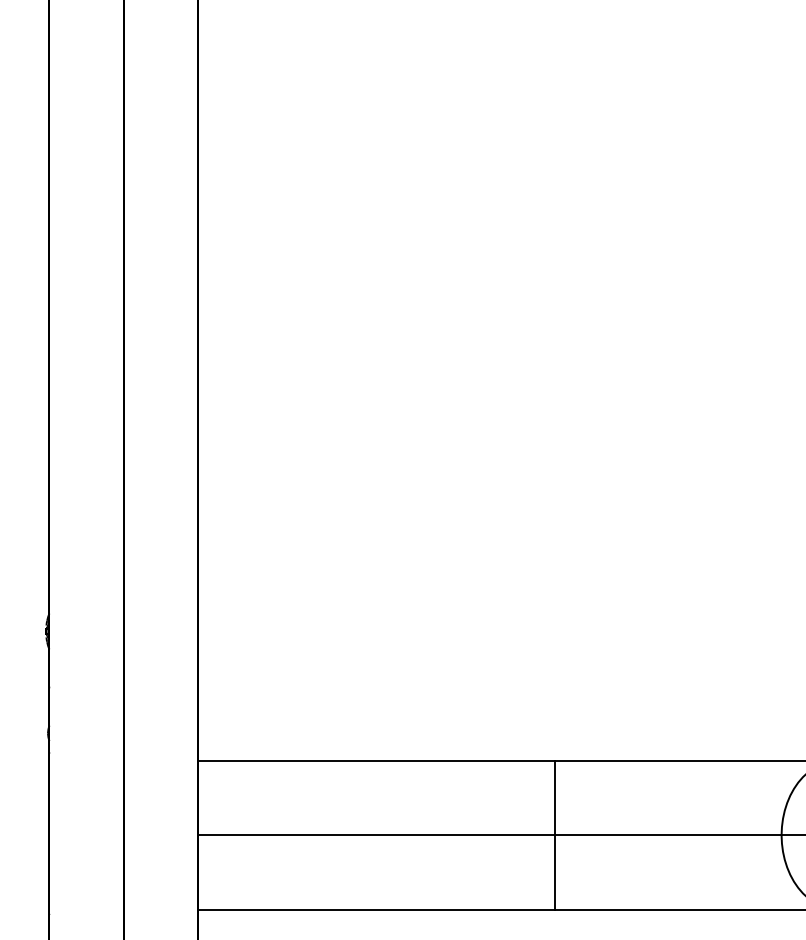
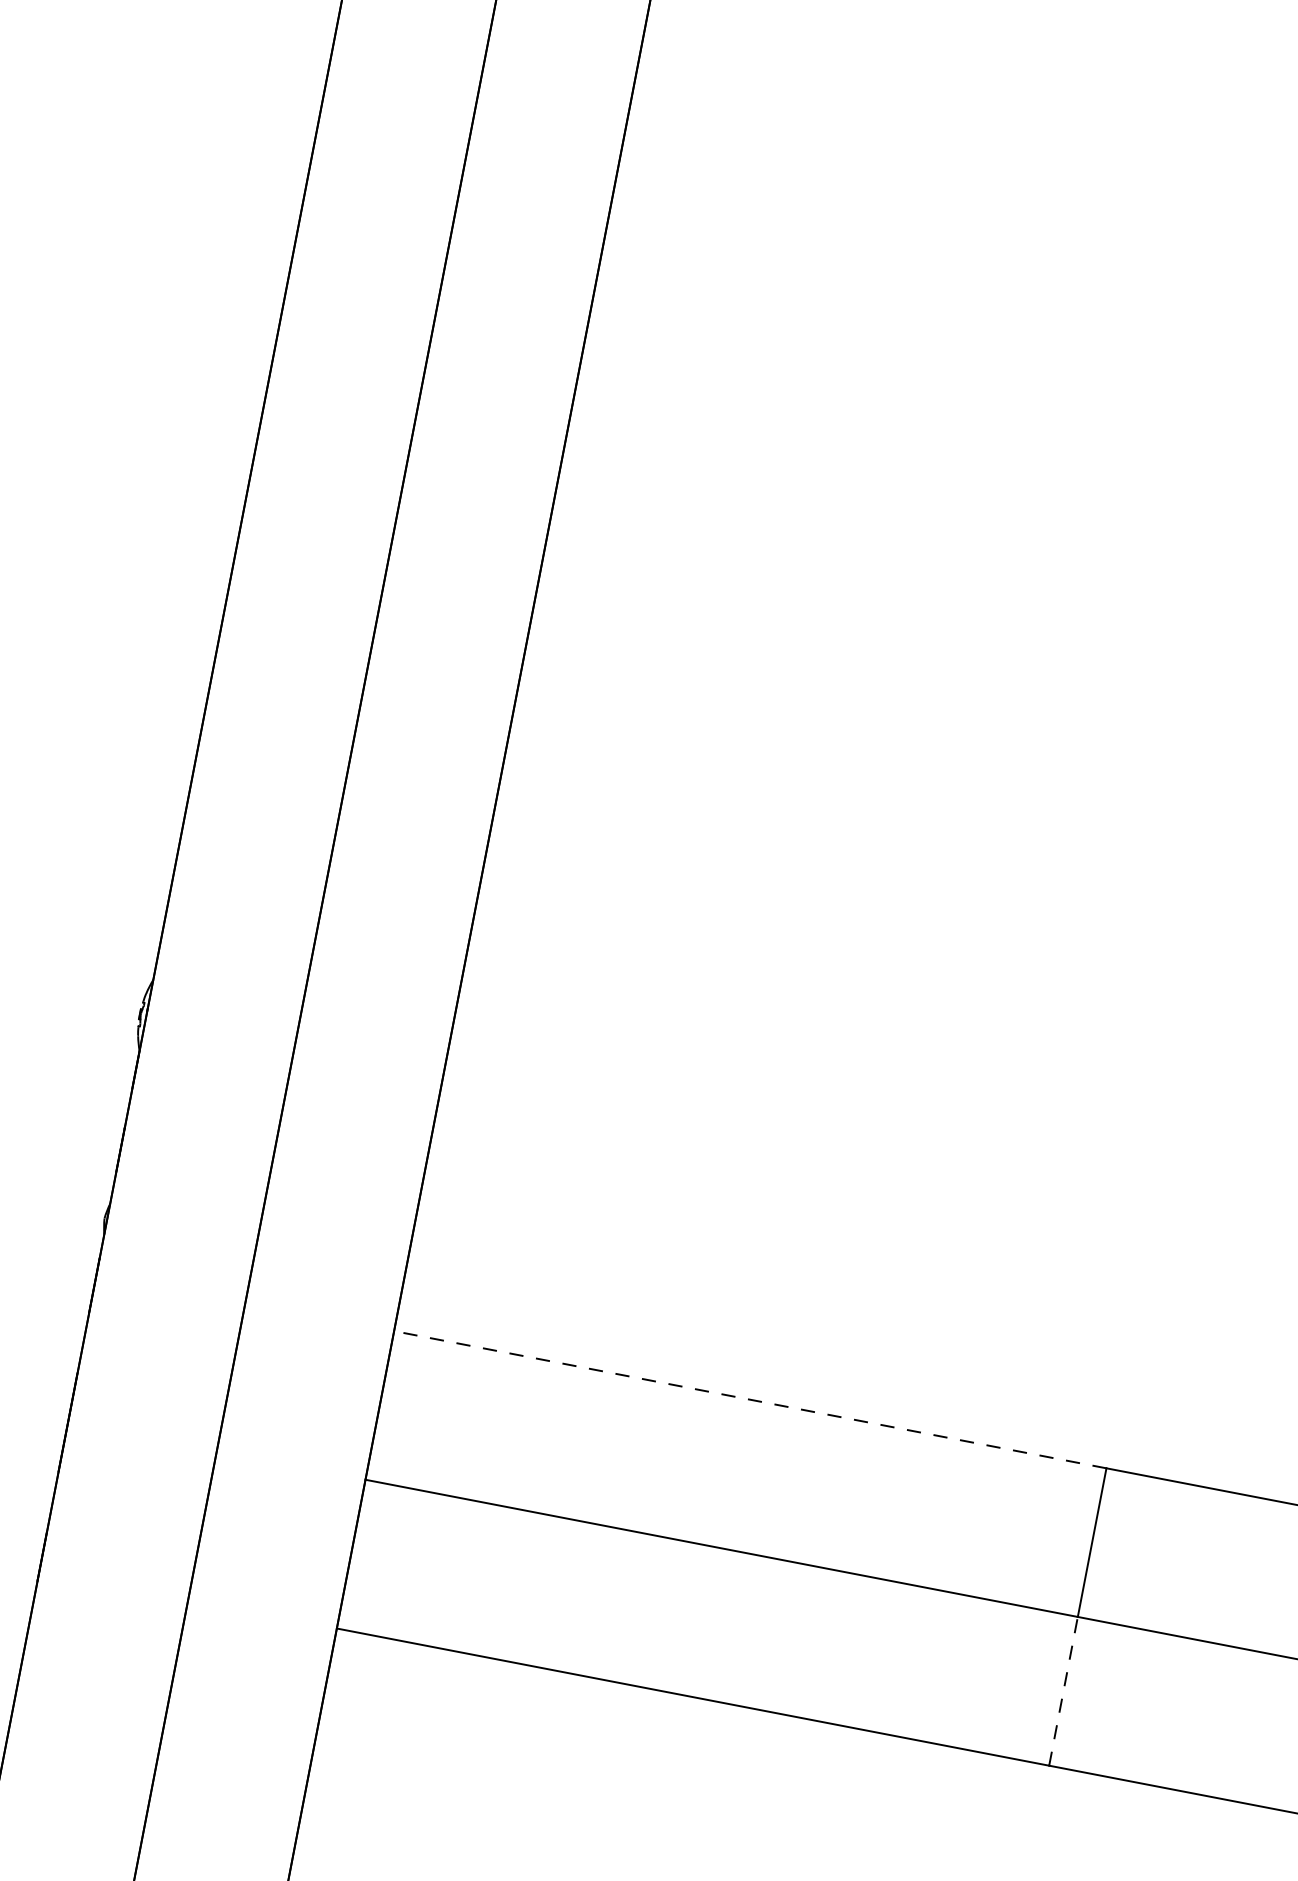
line: (376, 760) -> (750, 1399), solid -> dashed
line: (554, 871) -> (1063, 1689), solid -> dashed

